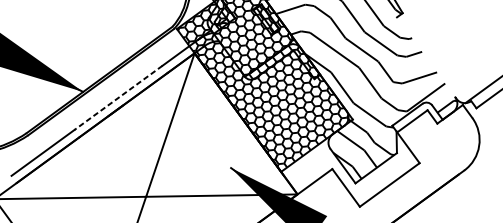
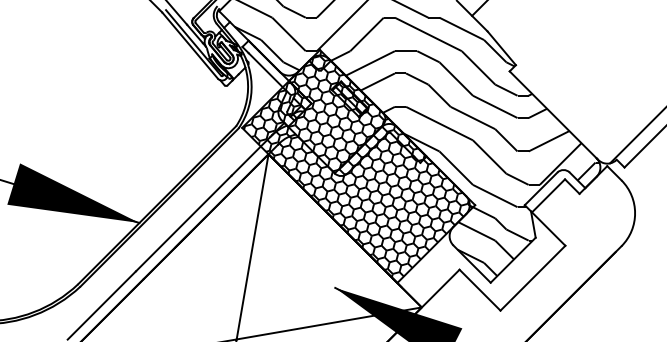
line: (425, 57) -> (552, 114), added
line: (118, 97) -> (183, 223), dashed -> solid

